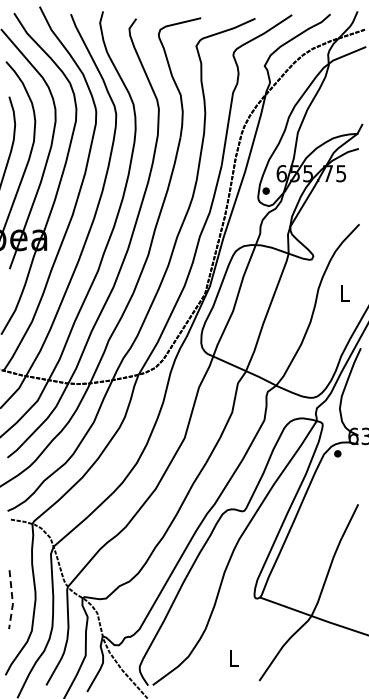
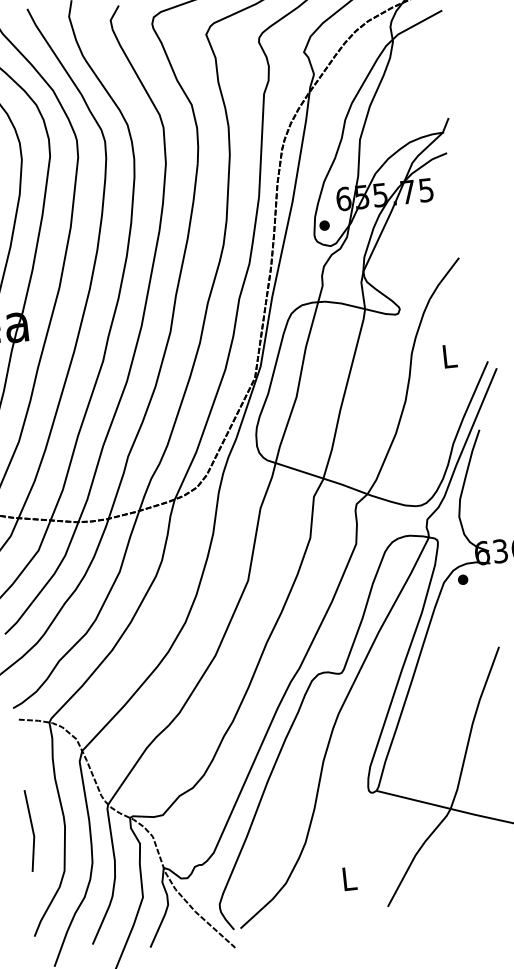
line: (12, 600) -> (33, 831), dashed -> solid

